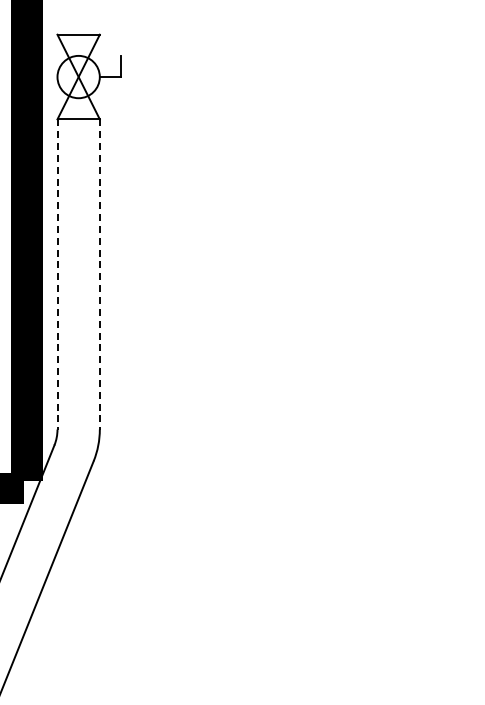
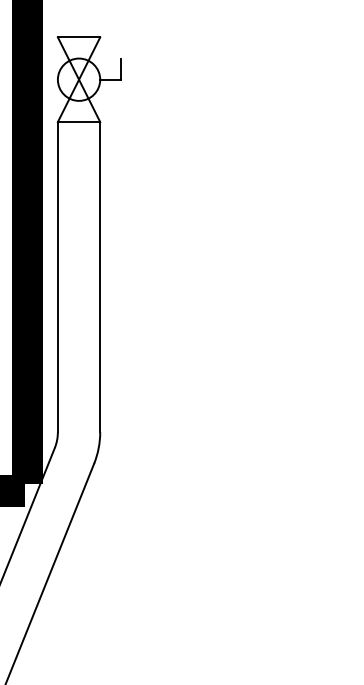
line: (57, 274) -> (57, 277), dashed -> solid
line: (99, 274) -> (99, 277), dashed -> solid

